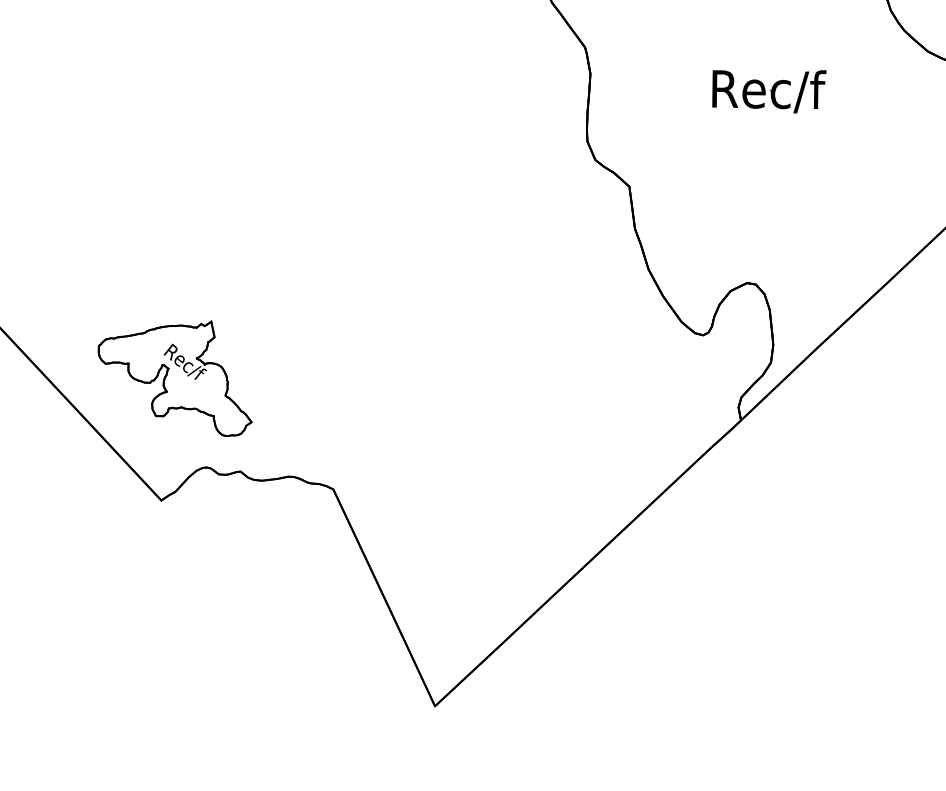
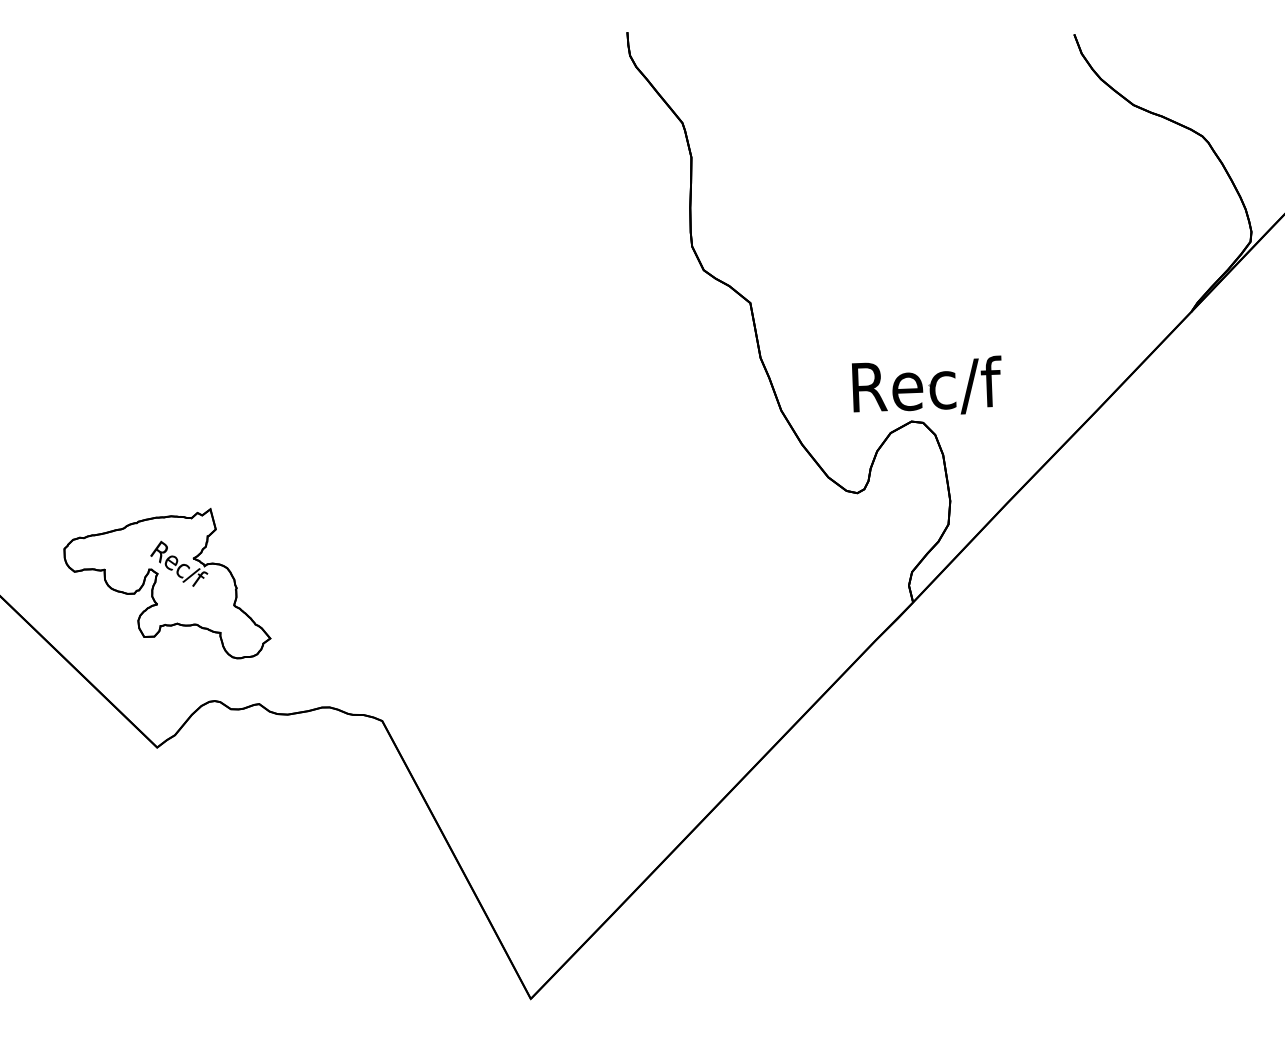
part: (768, 89) -> (926, 384), moved

